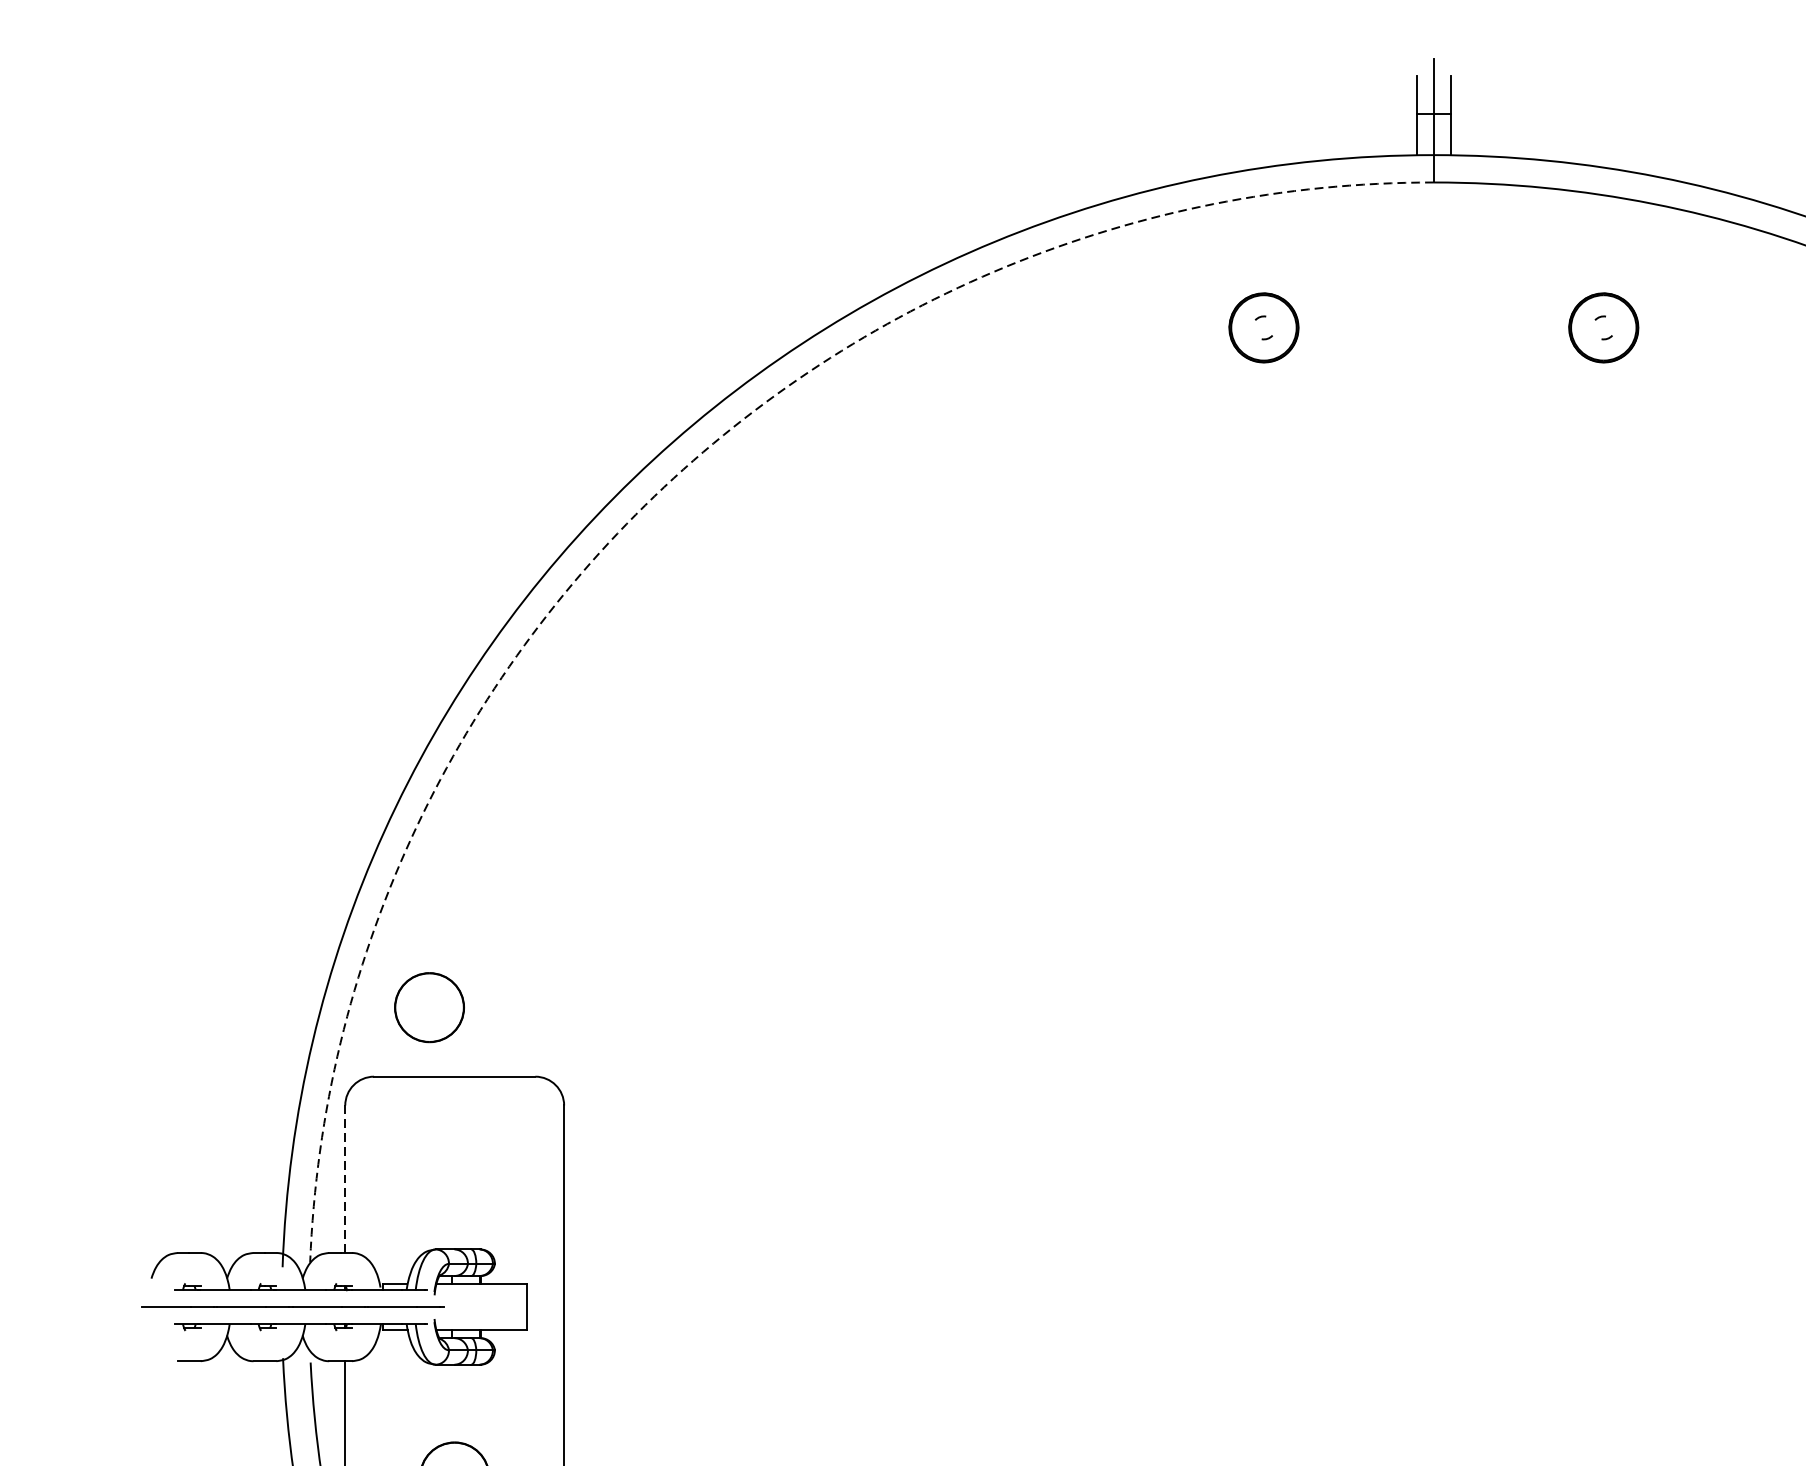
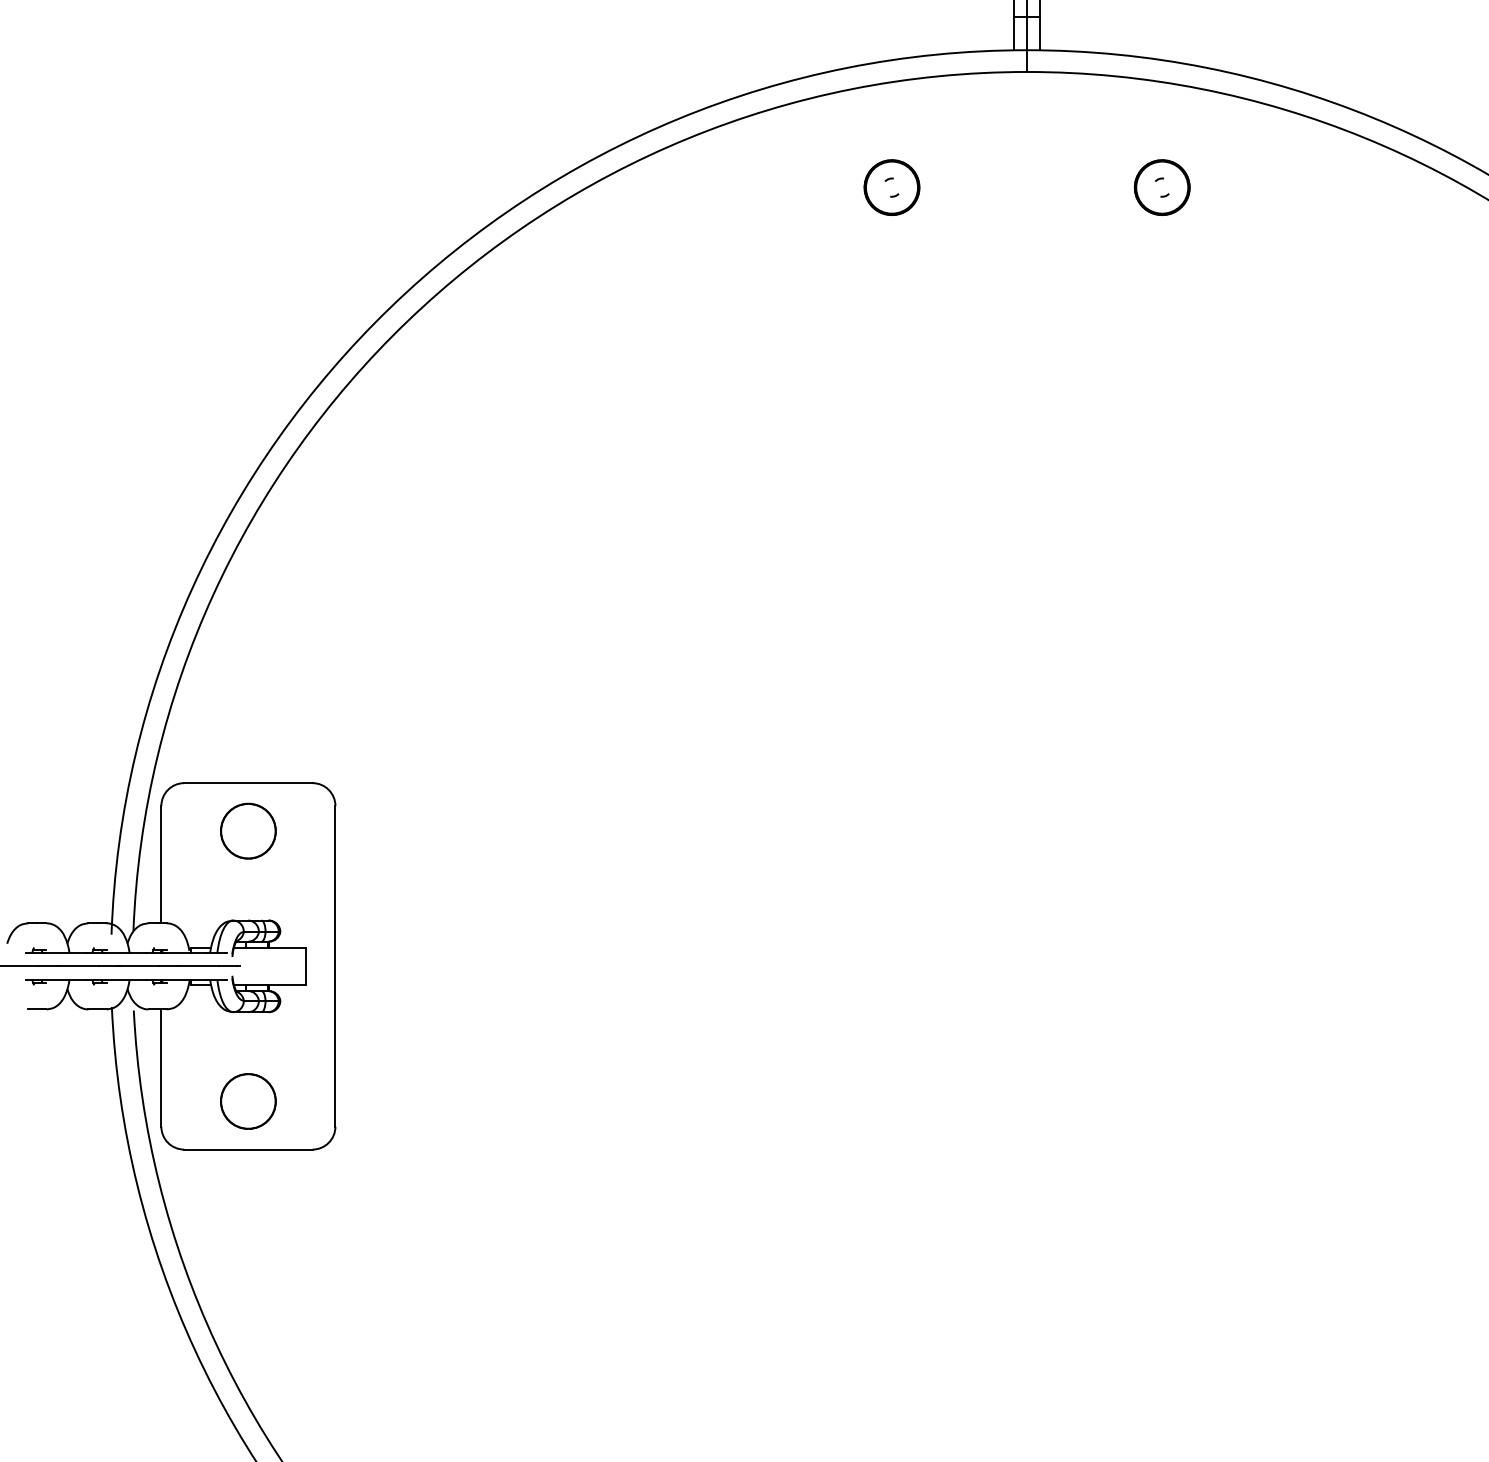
arc: (654, 496) -> (407, 321), dashed -> solid
part: (429, 1006) -> (248, 830), moved
line: (345, 1178) -> (161, 864), dashed -> solid

